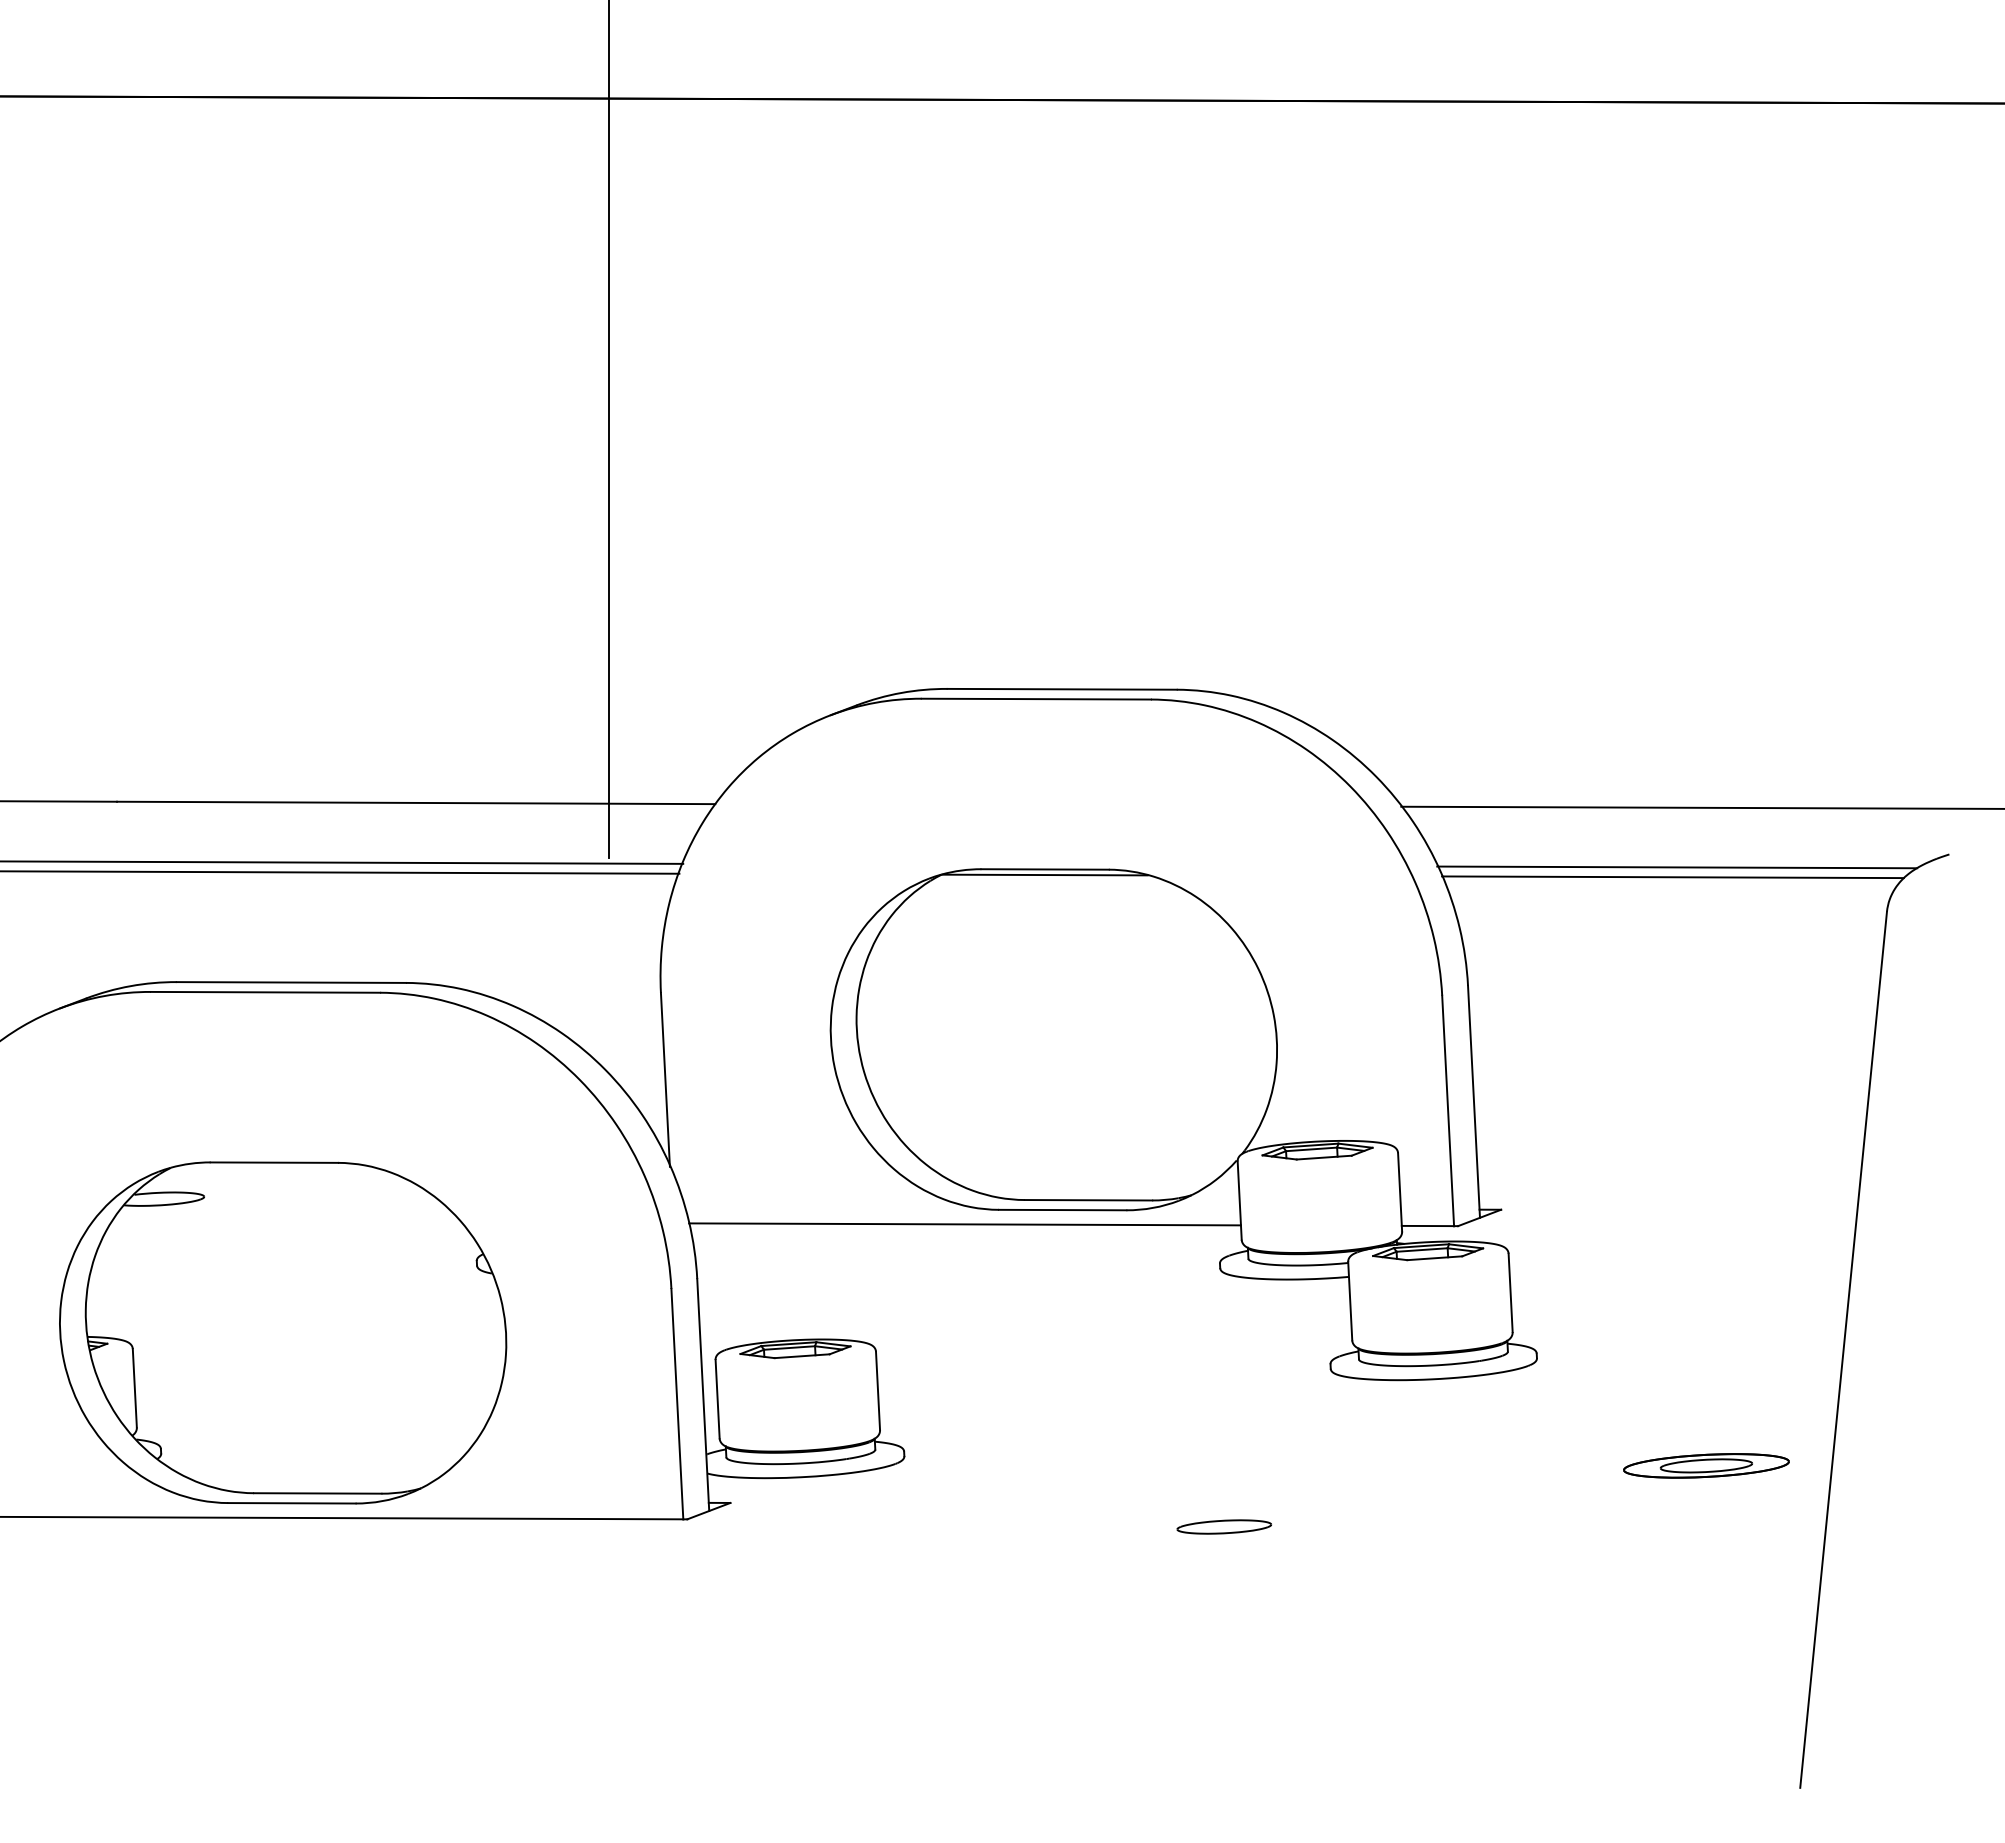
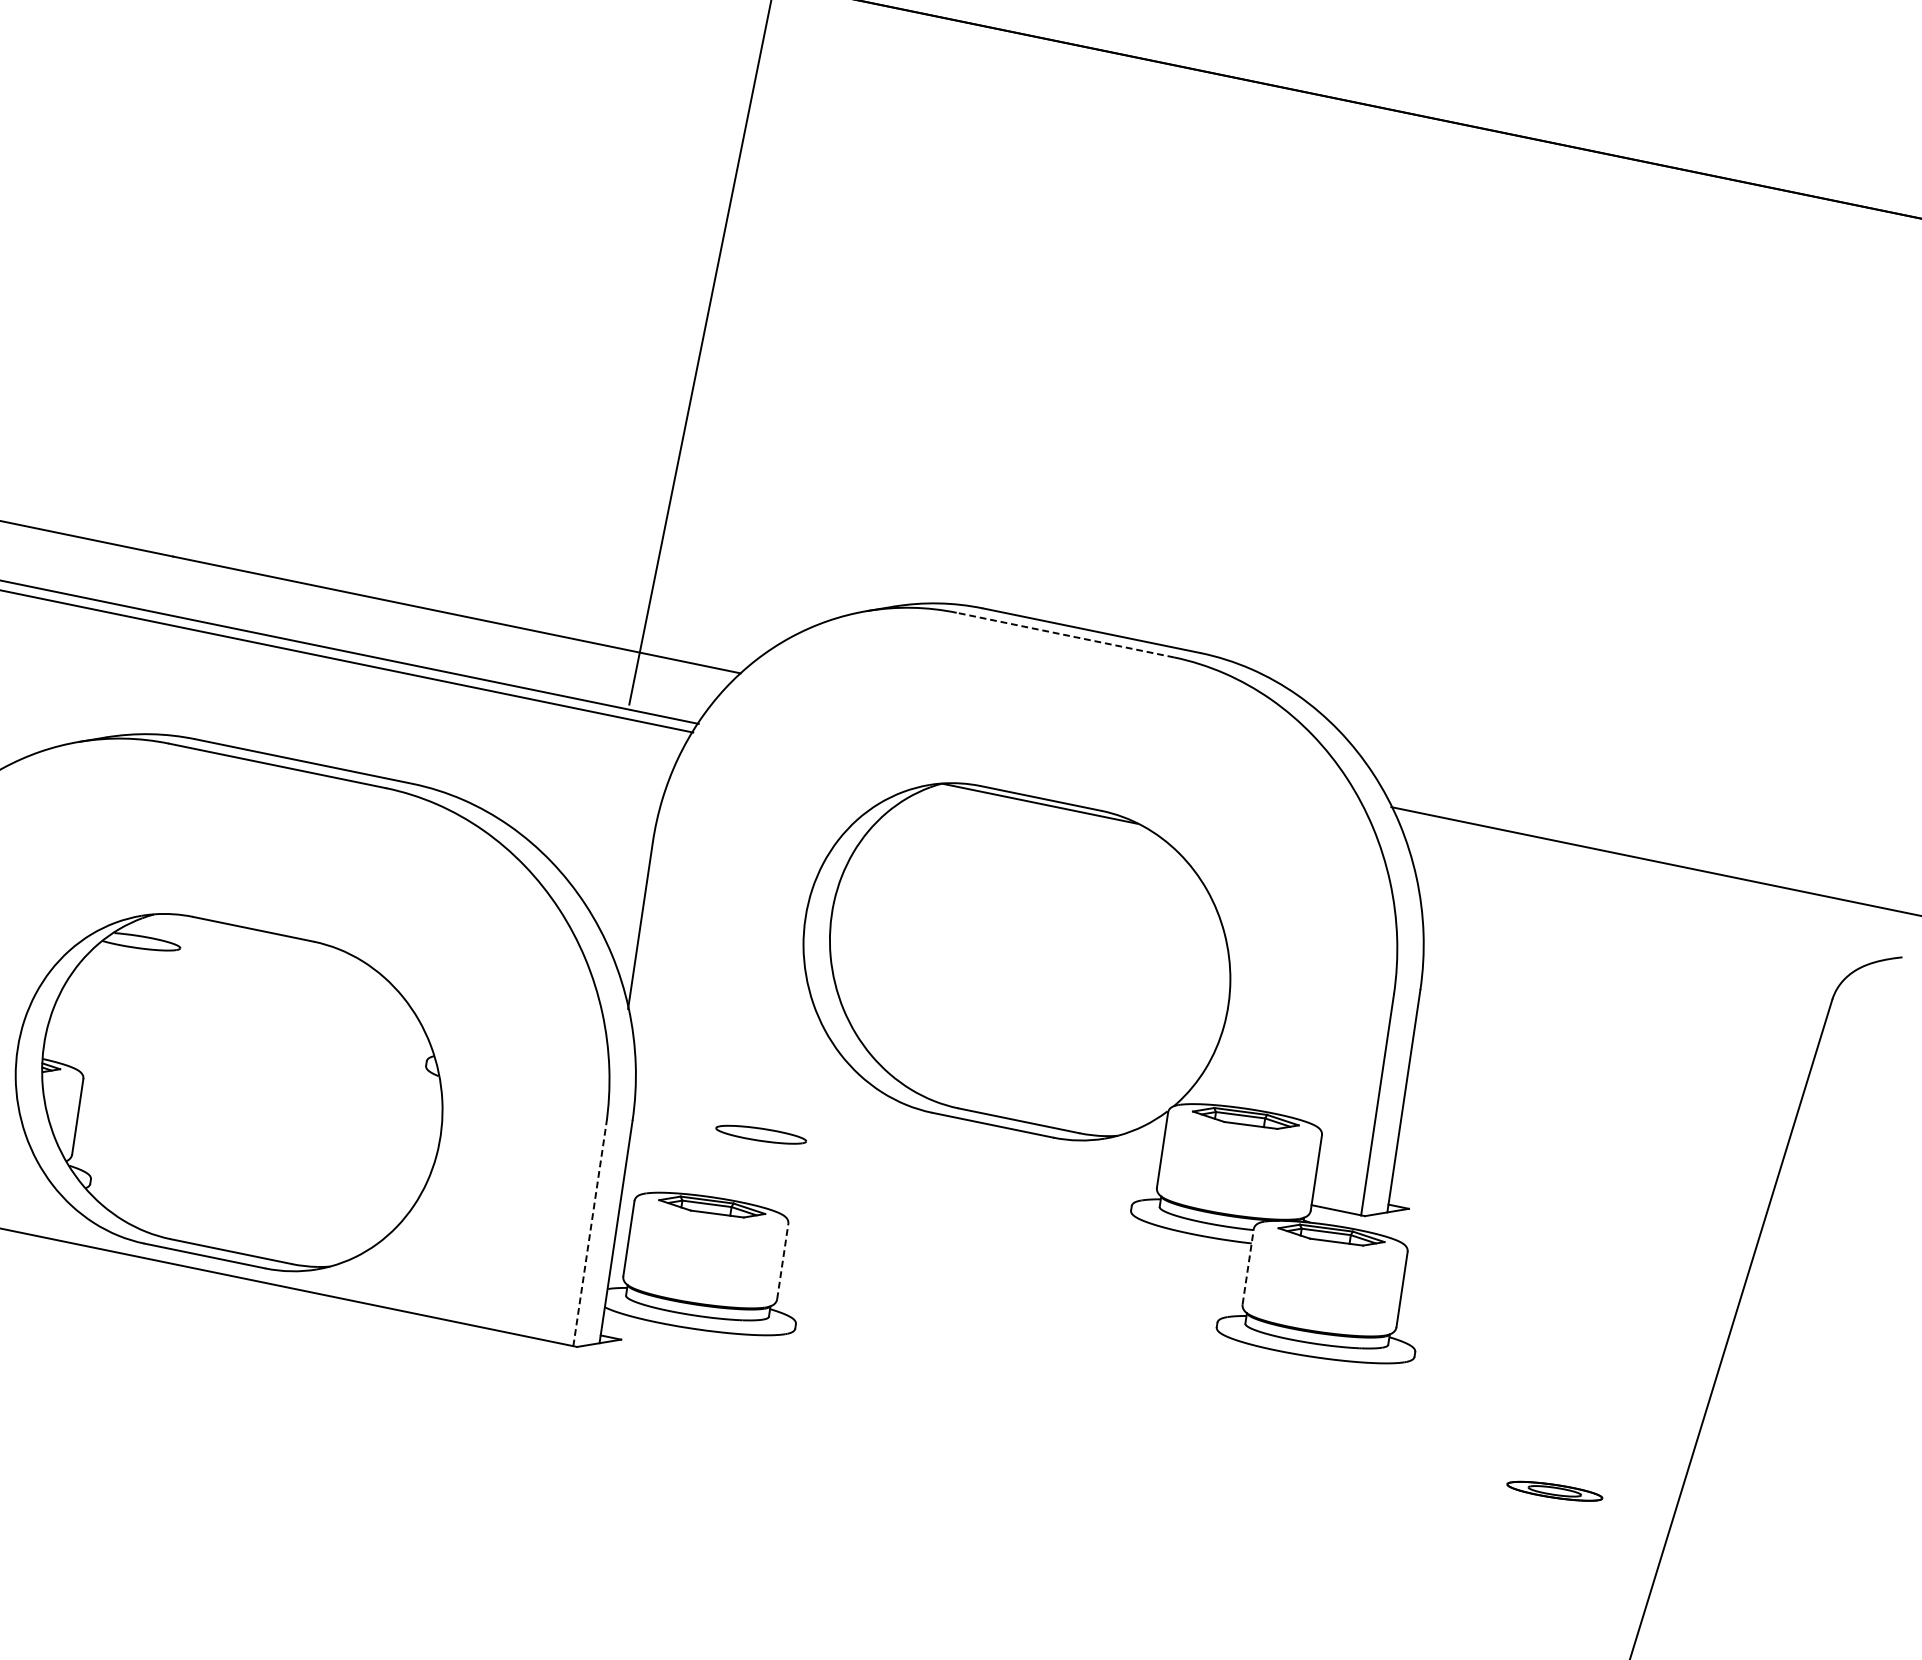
line: (1036, 699) -> (1065, 635), solid -> dashed
line: (1677, 867) -> (1641, 917), removed
line: (1672, 877) -> (1635, 926), removed
line: (964, 1224) -> (896, 1120), removed
line: (1350, 1300) -> (1248, 1266), solid -> dashed
line: (877, 1390) -> (782, 1261), solid -> dashed
line: (677, 1403) -> (590, 1235), solid -> dashed
part: (1706, 1465) -> (1554, 1490), size x0.6
part: (1223, 1526) -> (760, 1134), moved

